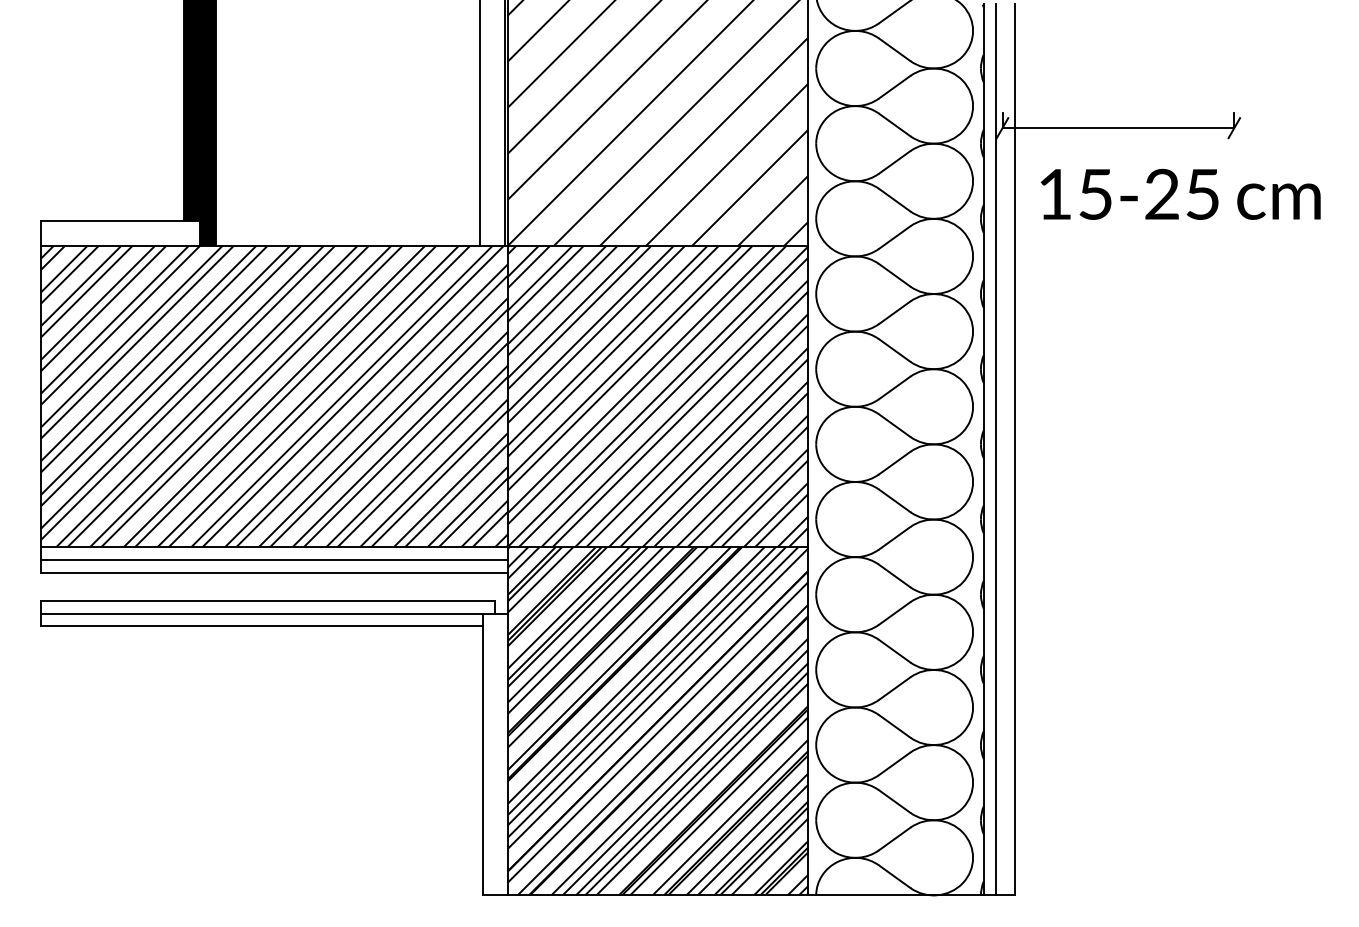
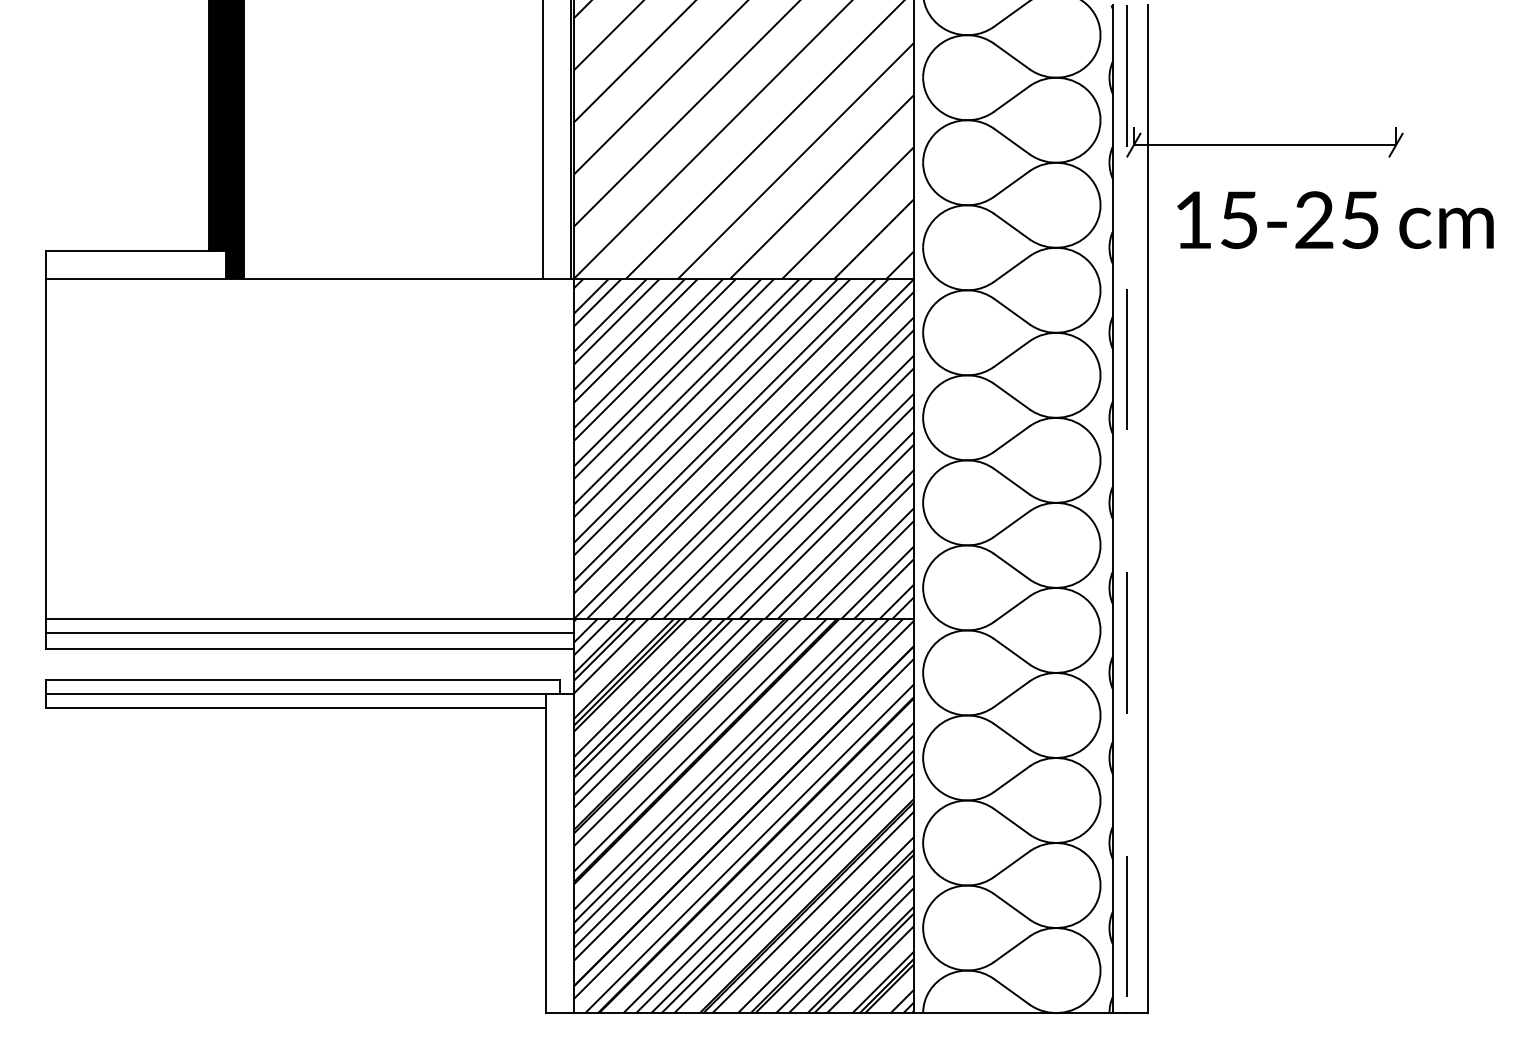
hatch: (274, 396) -> (310, 448), removed
line: (996, 450) -> (1126, 509), solid -> dashed

